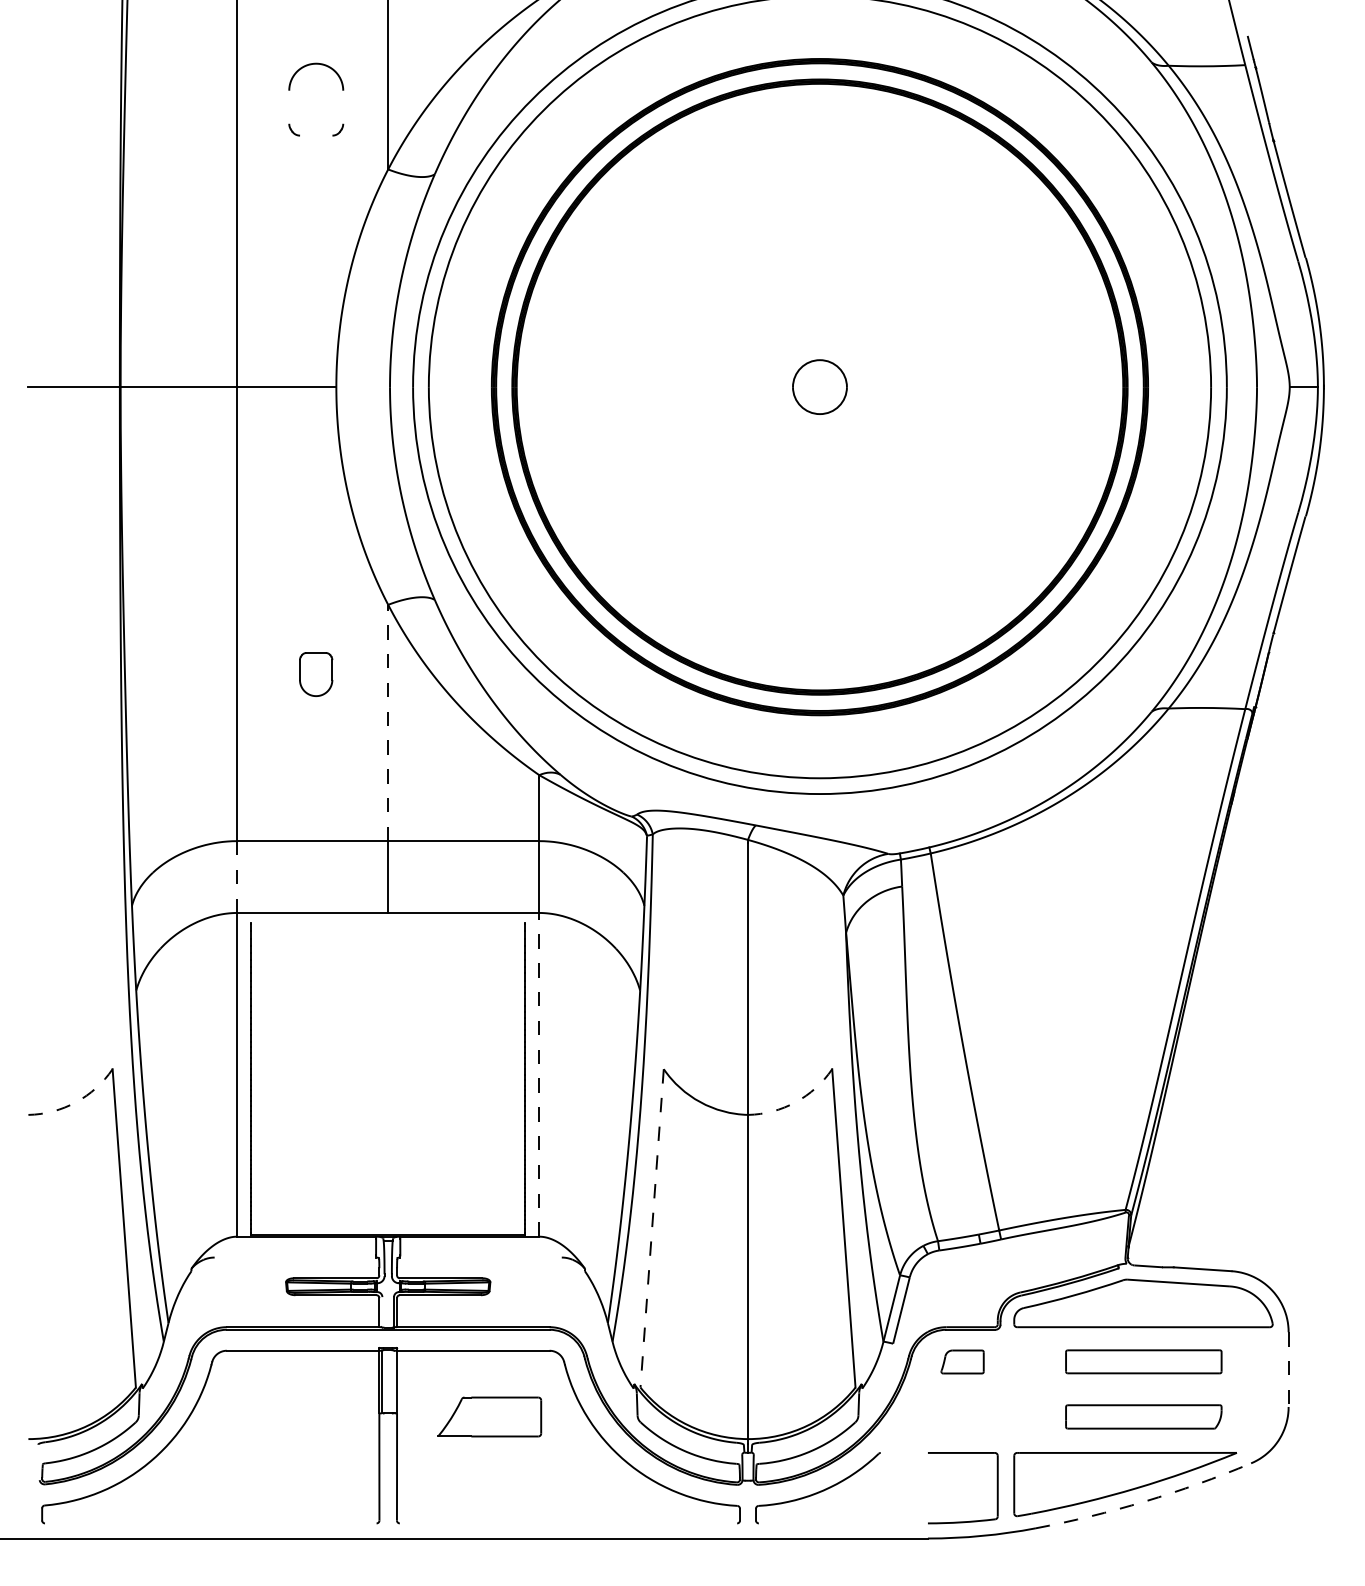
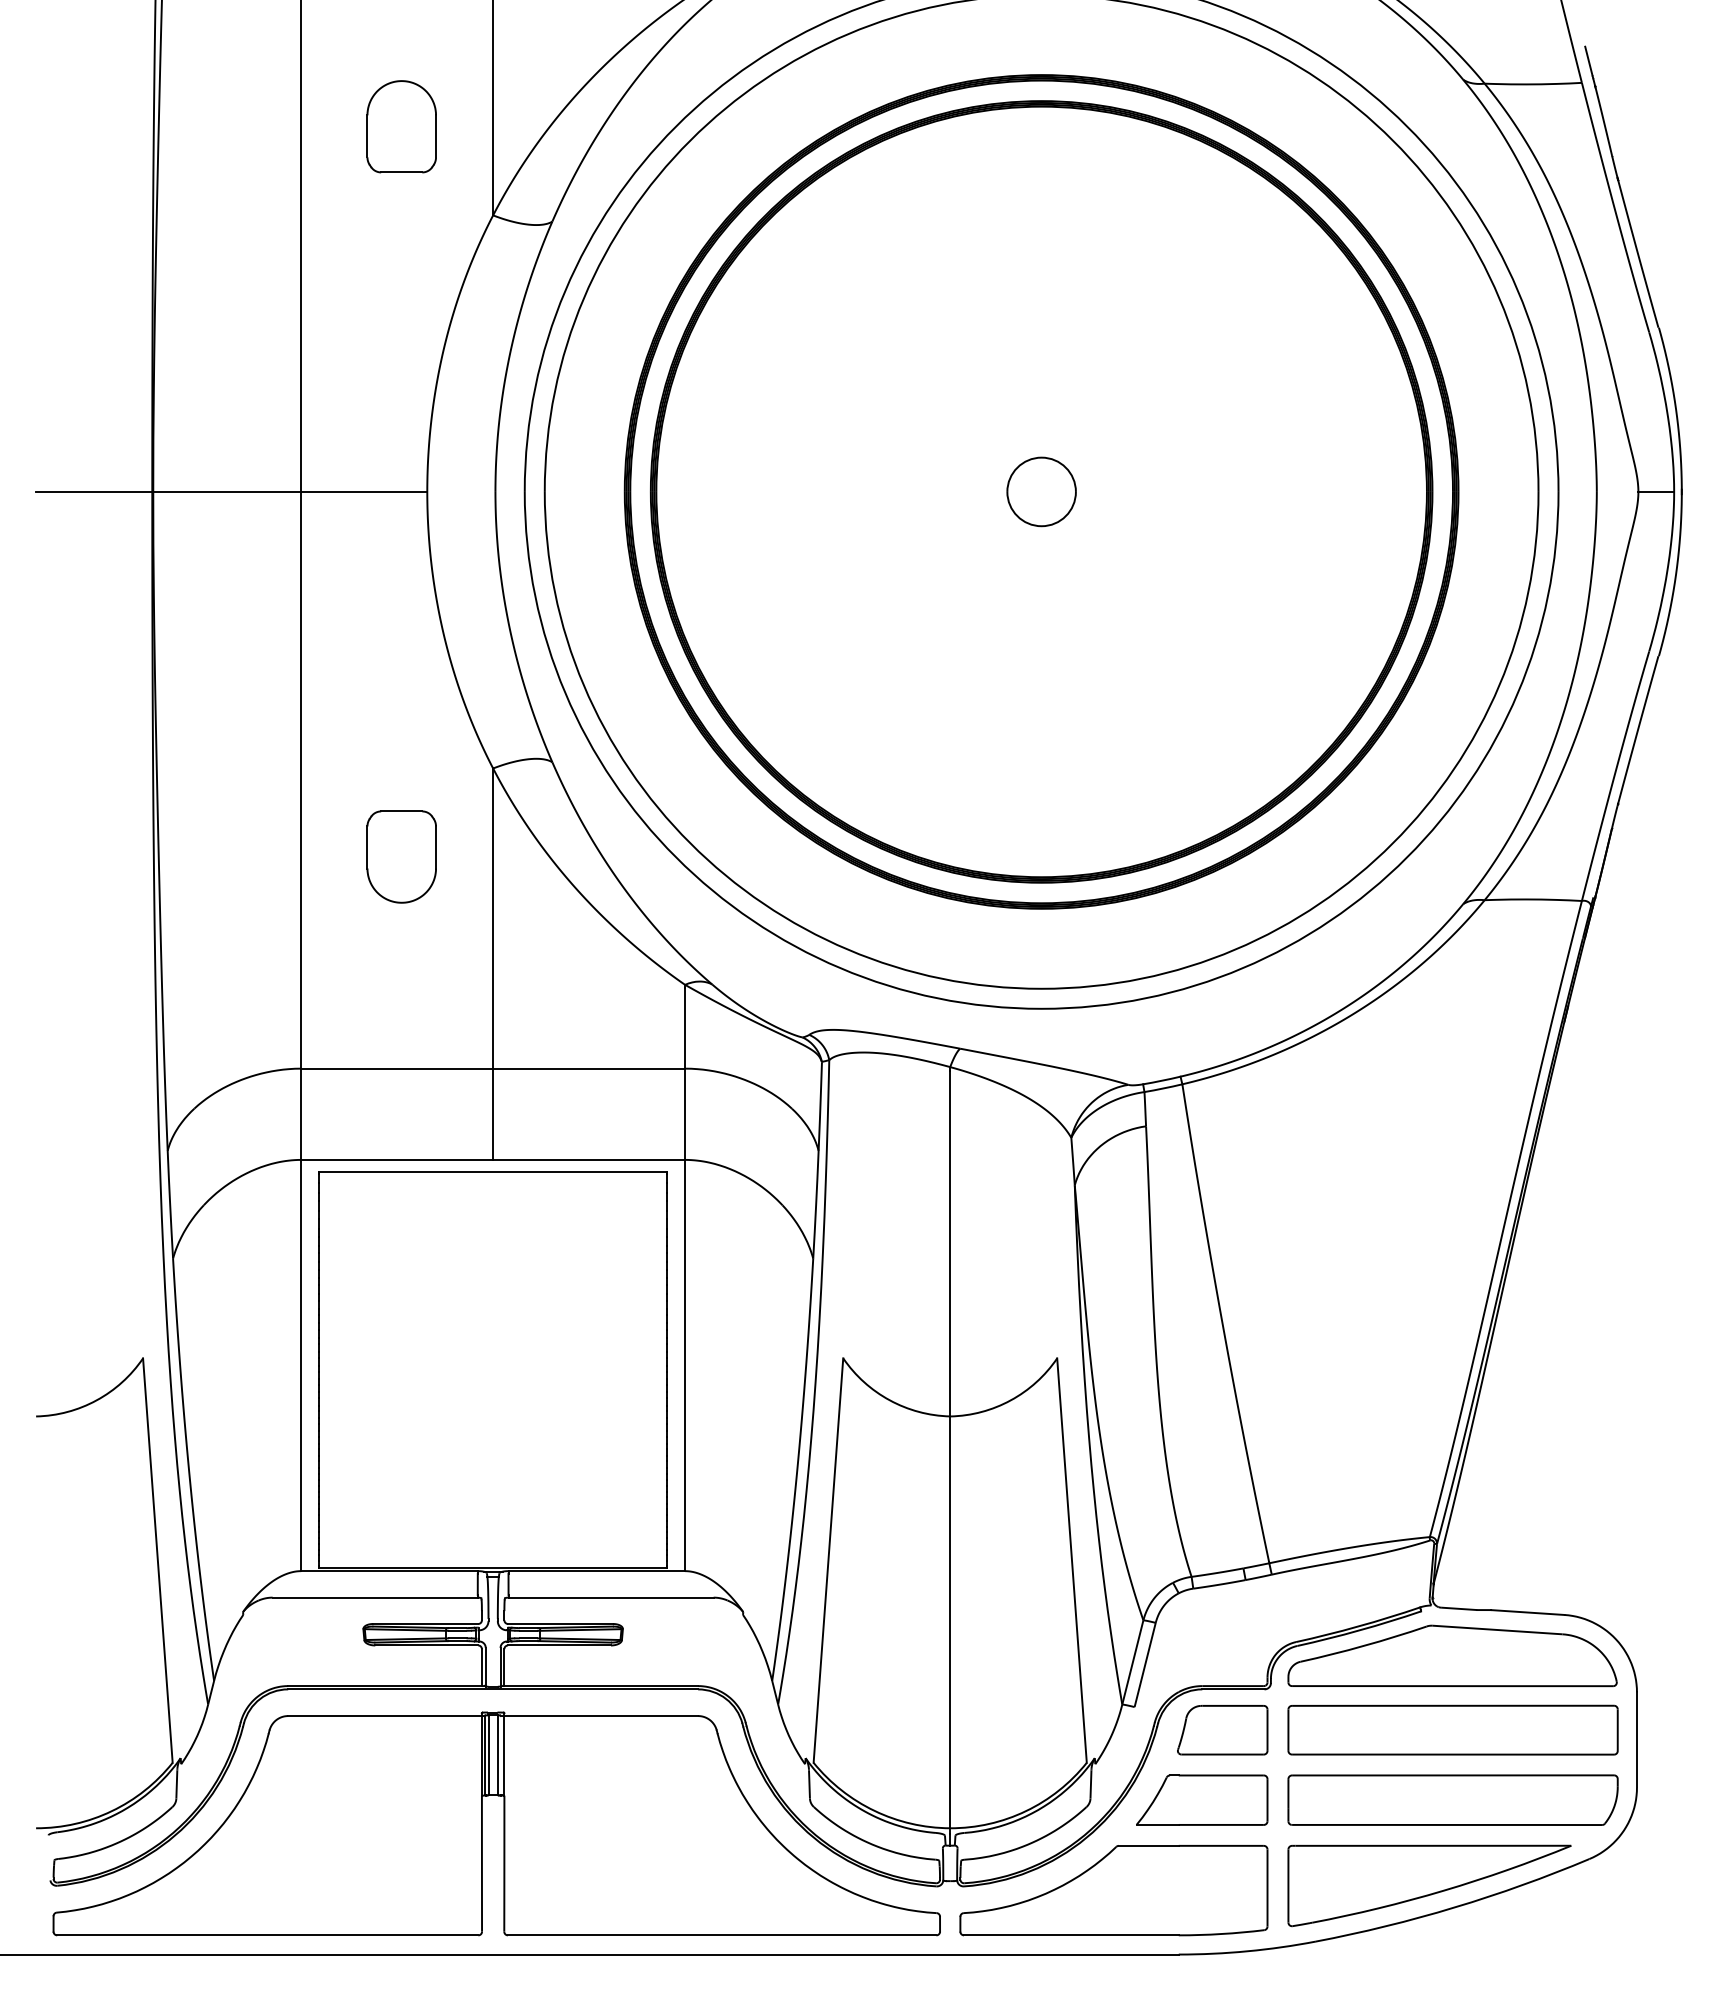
line: (289, 107) -> (367, 136), added
line: (343, 107) -> (436, 136), added
line: (316, 135) -> (401, 172), added
part: (316, 674) -> (401, 856), size x1.67
line: (388, 722) -> (493, 918), dashed -> solid
line: (237, 877) -> (301, 1114), dashed -> solid
line: (387, 922) -> (492, 1172), added
line: (539, 1074) -> (685, 1365), dashed -> solid
arc: (75, 1102) -> (96, 1400), dashed -> solid
arc: (795, 1102) -> (1010, 1400), dashed -> solid
line: (652, 1228) -> (828, 1560), dashed -> solid
line: (294, 1257) -> (374, 1597), added
line: (480, 1257) -> (610, 1597), added
line: (382, 1311) -> (485, 1666), added
part: (1143, 1361) -> (1452, 1729), size x1.67
part: (962, 1362) -> (1222, 1730), size x1.67
line: (1288, 1370) -> (1636, 1740), dashed -> solid
line: (384, 1381) -> (488, 1755), added
line: (391, 1381) -> (497, 1755), added
part: (490, 1416) -> (1202, 1799), moved
part: (1143, 1416) -> (1452, 1799), size x1.67
line: (904, 1452) -> (1148, 1845), added
arc: (1144, 1501) -> (1454, 1907), dashed -> solid
line: (210, 1523) -> (267, 1935), added
line: (567, 1523) -> (721, 1935), added
line: (843, 1523) -> (1071, 1935), added

